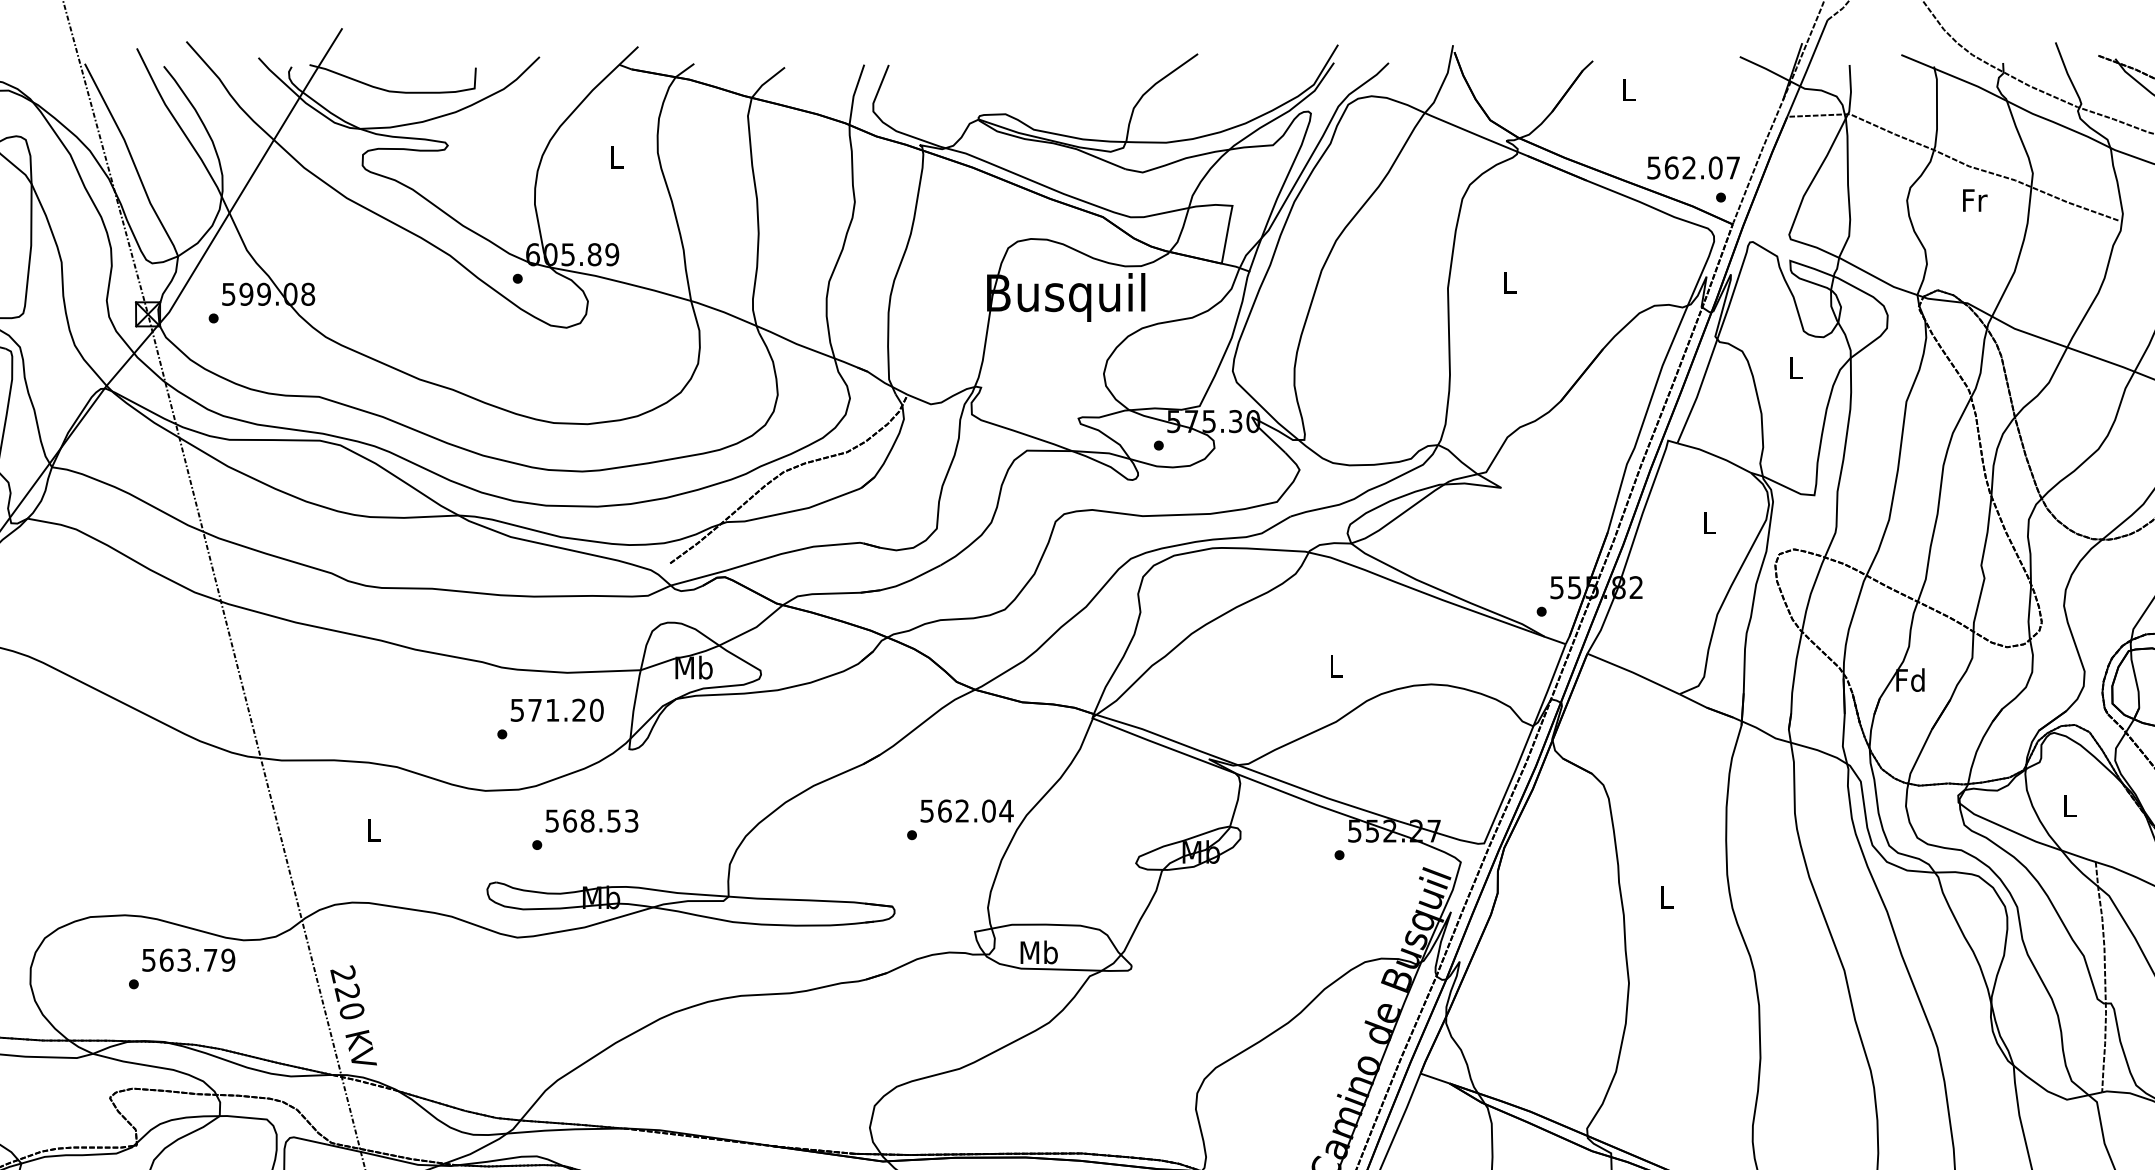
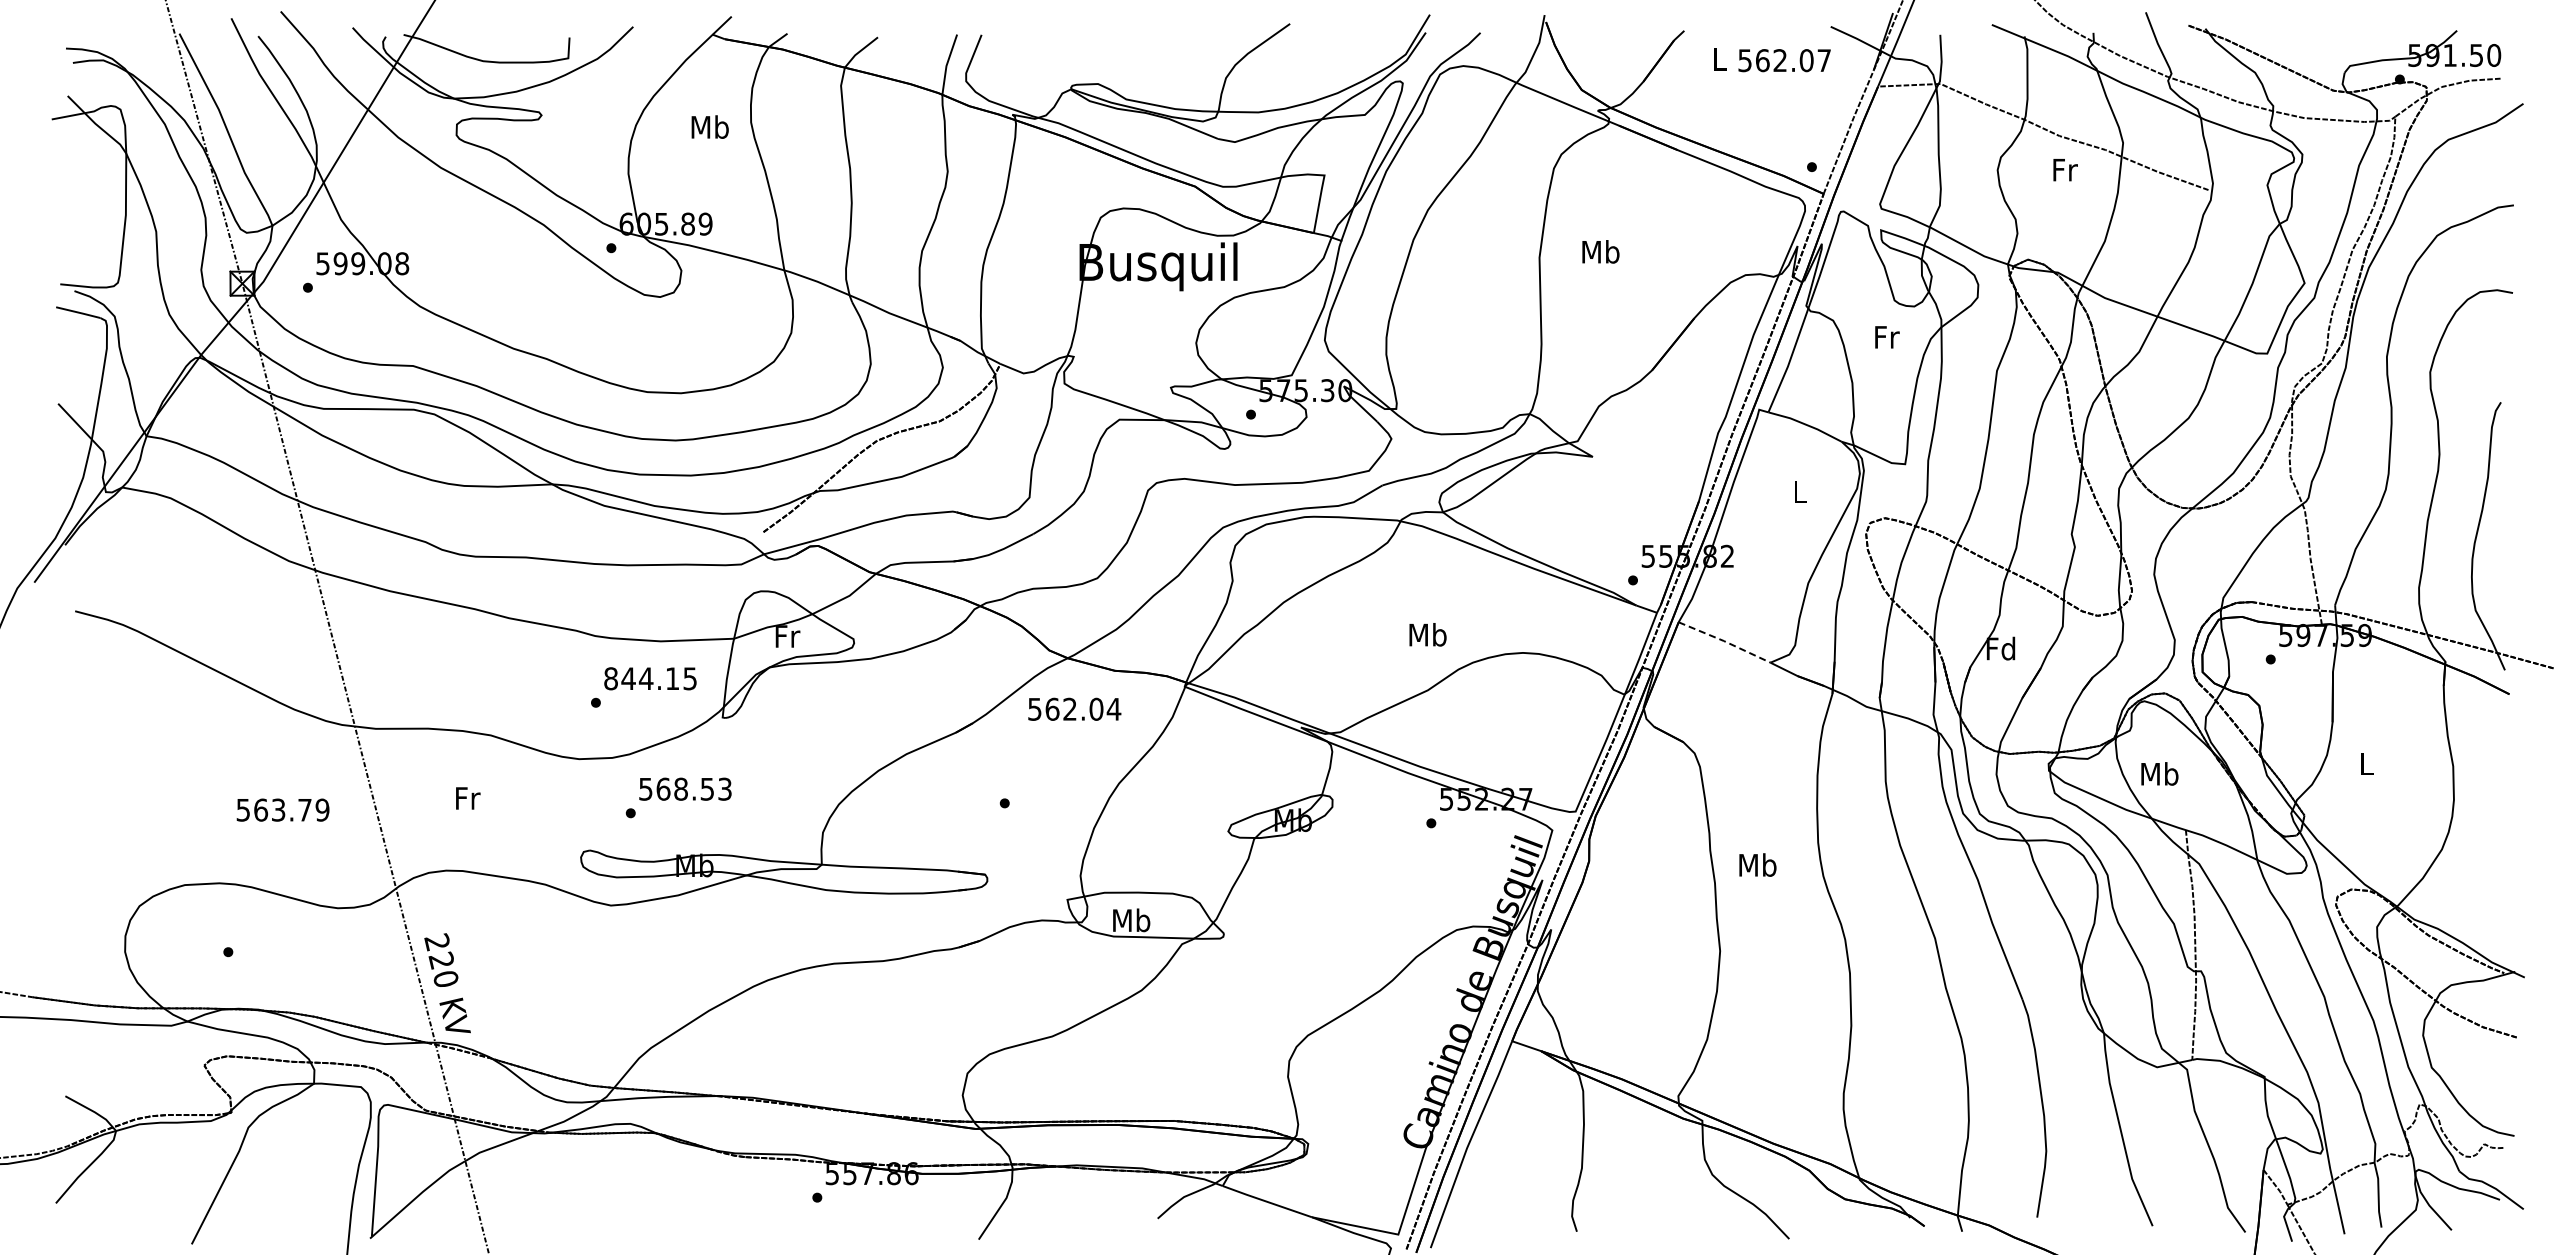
text: (616, 156) -> (709, 126), L -> Mb
text: (1693, 167) -> (1784, 60), moved
text: (1509, 282) -> (1600, 251), L -> Mb
text: (1796, 368) -> (1887, 337), L -> Fr
text: (1335, 665) -> (1427, 634), L -> Mb
text: (693, 667) -> (786, 636), Mb -> Fr
line: (1633, 672) -> (1724, 641), solid -> dashed
text: (556, 710) -> (650, 678), 571.20 -> 844.15
text: (2069, 805) -> (2159, 773), L -> Mb
text: (966, 810) -> (1074, 708), moved
text: (374, 830) -> (468, 798), L -> Fr
text: (1666, 896) -> (1757, 864), L -> Mb
text: (188, 959) -> (282, 809), moved

